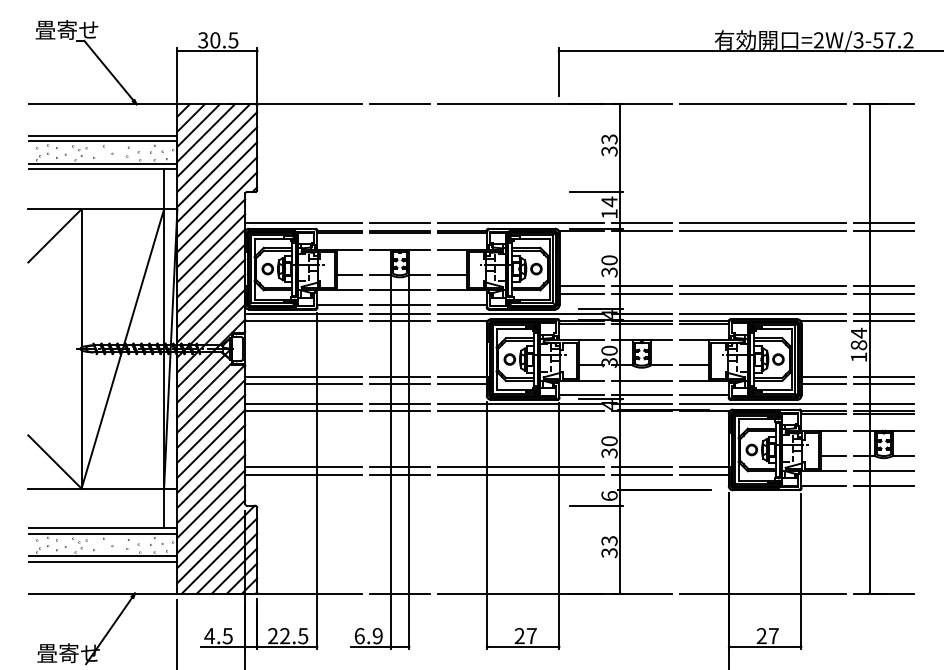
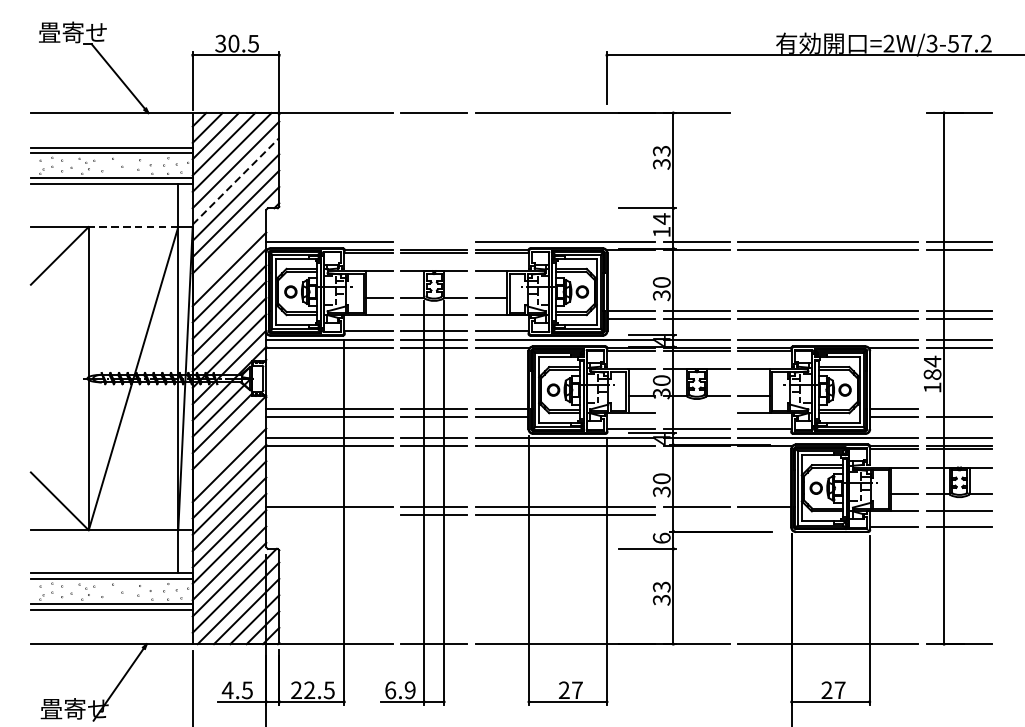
line: (762, 104) -> (827, 113), removed
line: (217, 166) -> (236, 180), solid -> dashed
line: (122, 209) -> (133, 227), solid -> dashed
line: (399, 223) -> (433, 242), removed
line: (211, 233) -> (229, 253), removed
line: (883, 376) -> (959, 408), removed
line: (641, 380) -> (696, 412), removed
line: (211, 413) -> (229, 448), removed
line: (303, 474) -> (329, 514), removed
line: (641, 474) -> (696, 514), removed
line: (704, 474) -> (764, 514), removed

